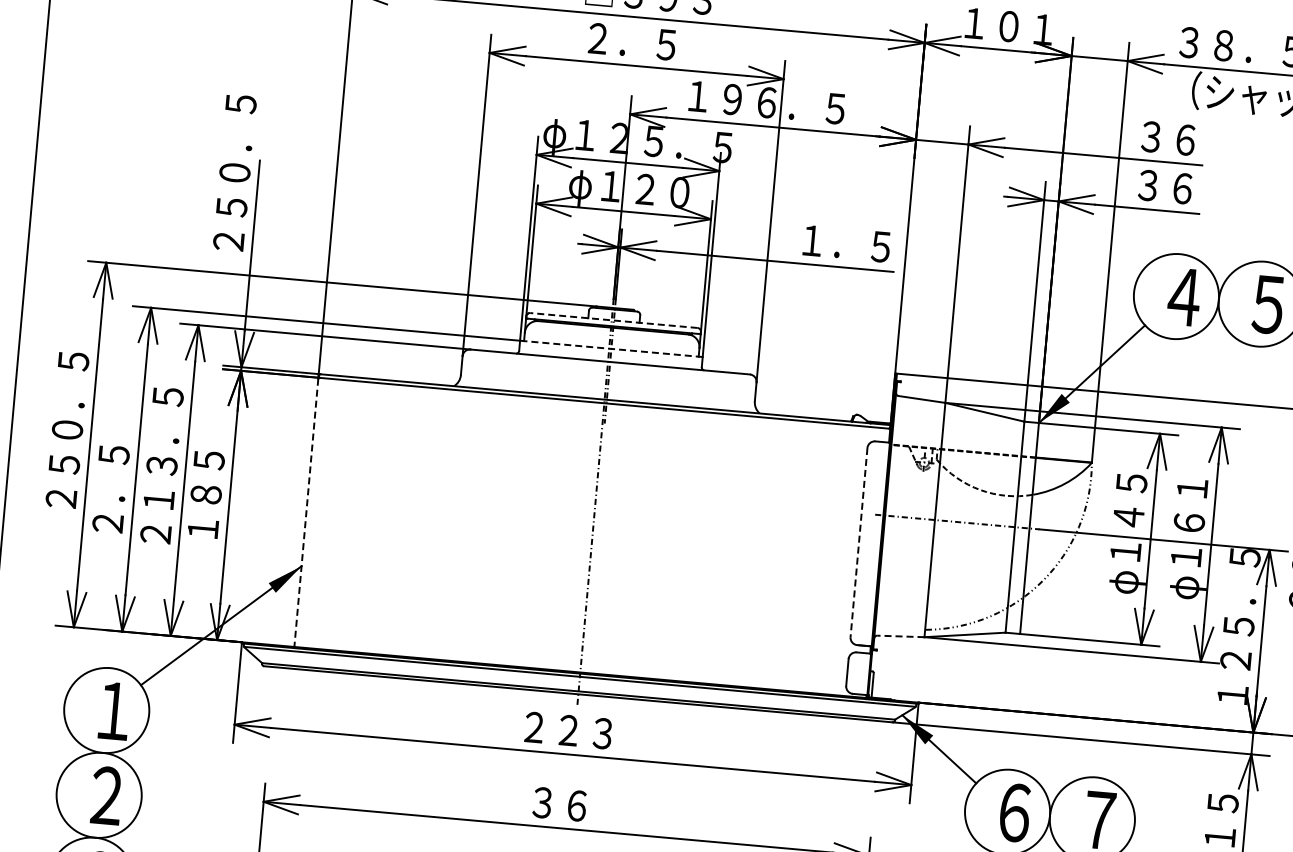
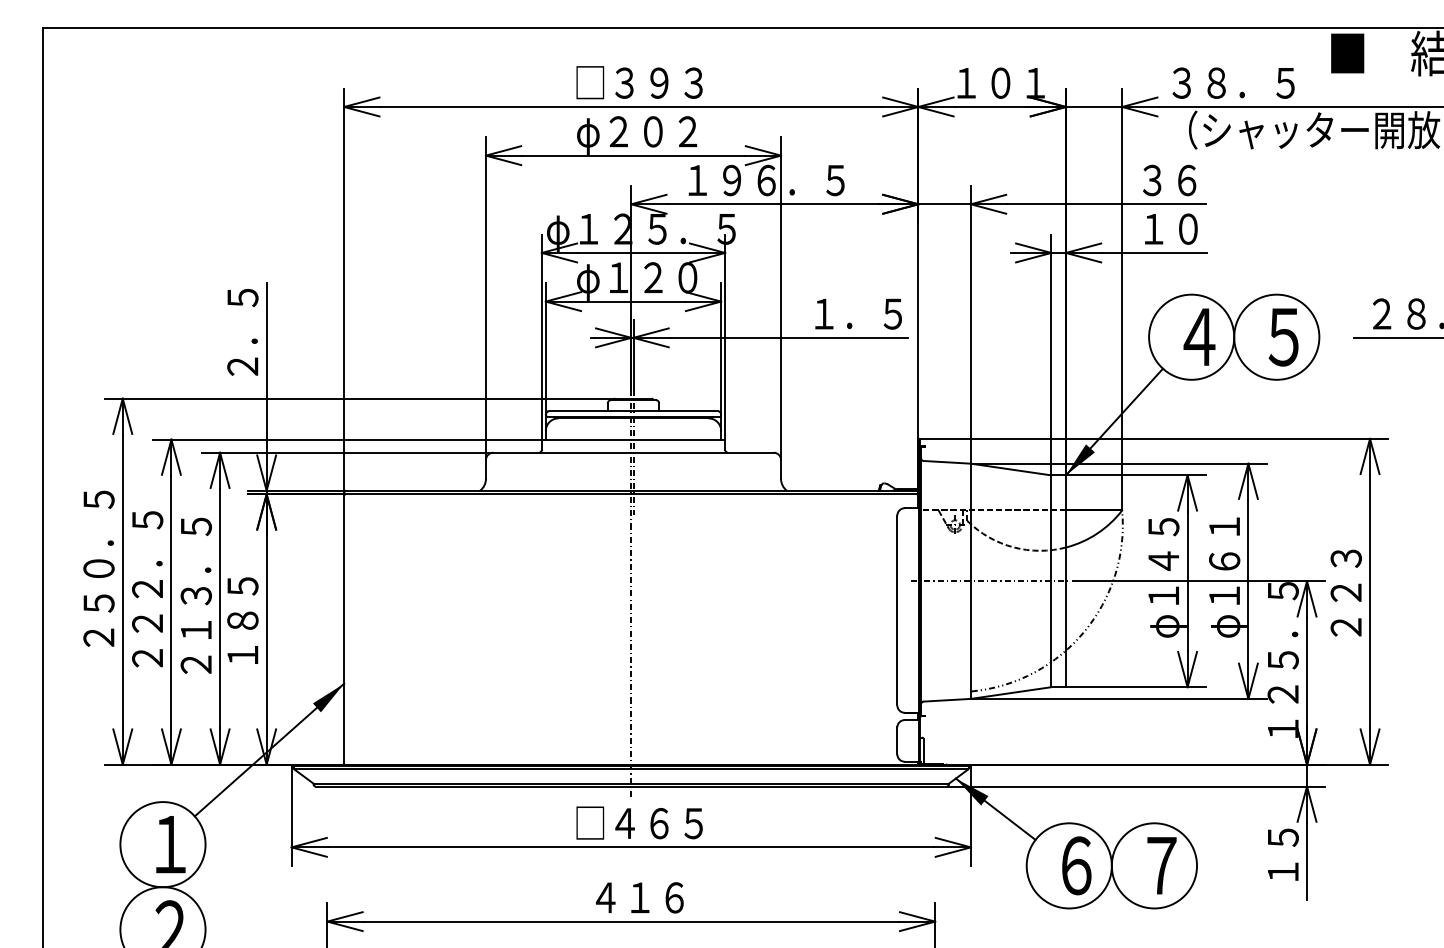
text: (642, 46) -> (637, 135), ２．５ -> φ２０２
text: (236, 156) -> (242, 281), ２５０．５ -> ２．５
text: (1165, 186) -> (1170, 228), ３６ -> １０
line: (613, 320) -> (633, 411), dashed -> solid
line: (611, 348) -> (633, 439), dashed -> solid
text: (115, 439) -> (147, 573), ２．５ -> ２２２．５
line: (306, 513) -> (344, 630), dashed -> solid
line: (859, 542) -> (897, 610), dashed -> solid
line: (900, 636) -> (947, 700), dashed -> solid
text: (583, 730) -> (639, 822), ２２３ -> □４６５
text: (576, 805) -> (639, 897), ３６ -> ４１６

